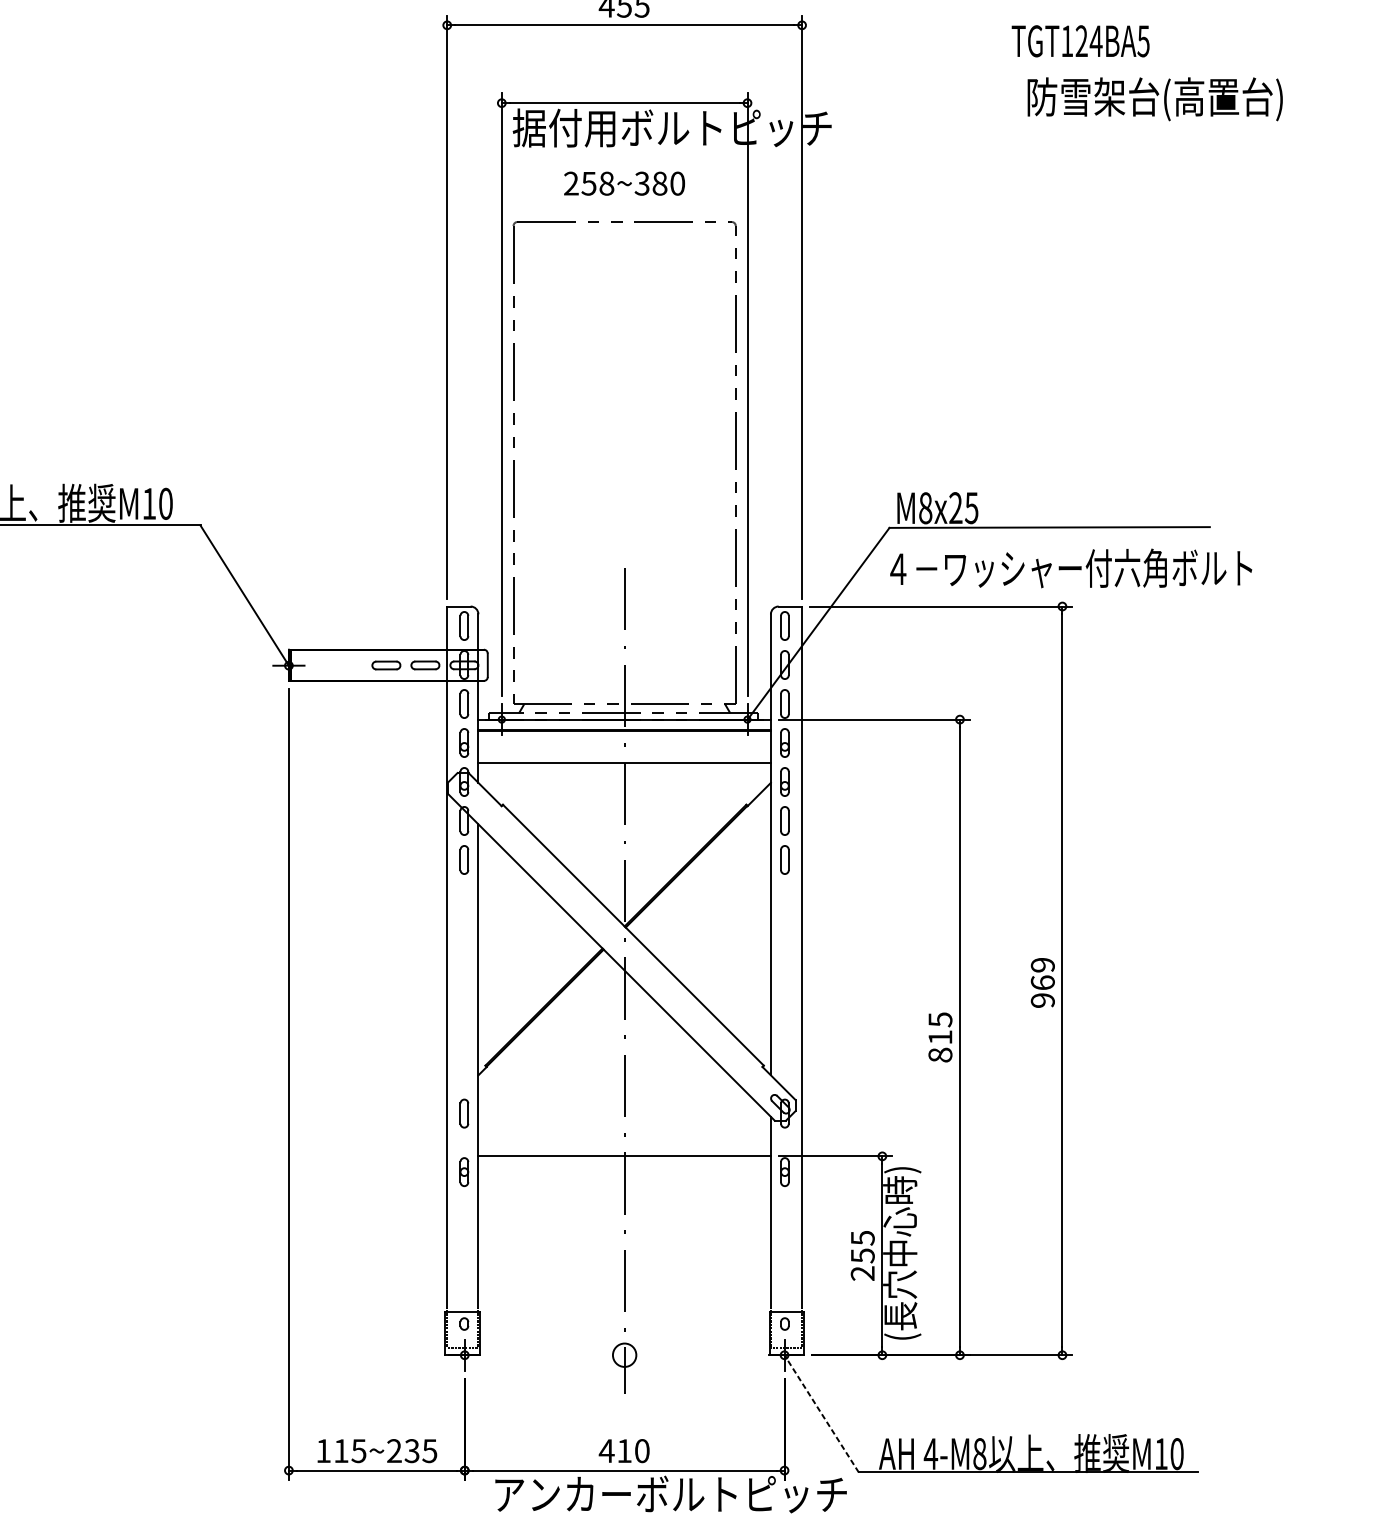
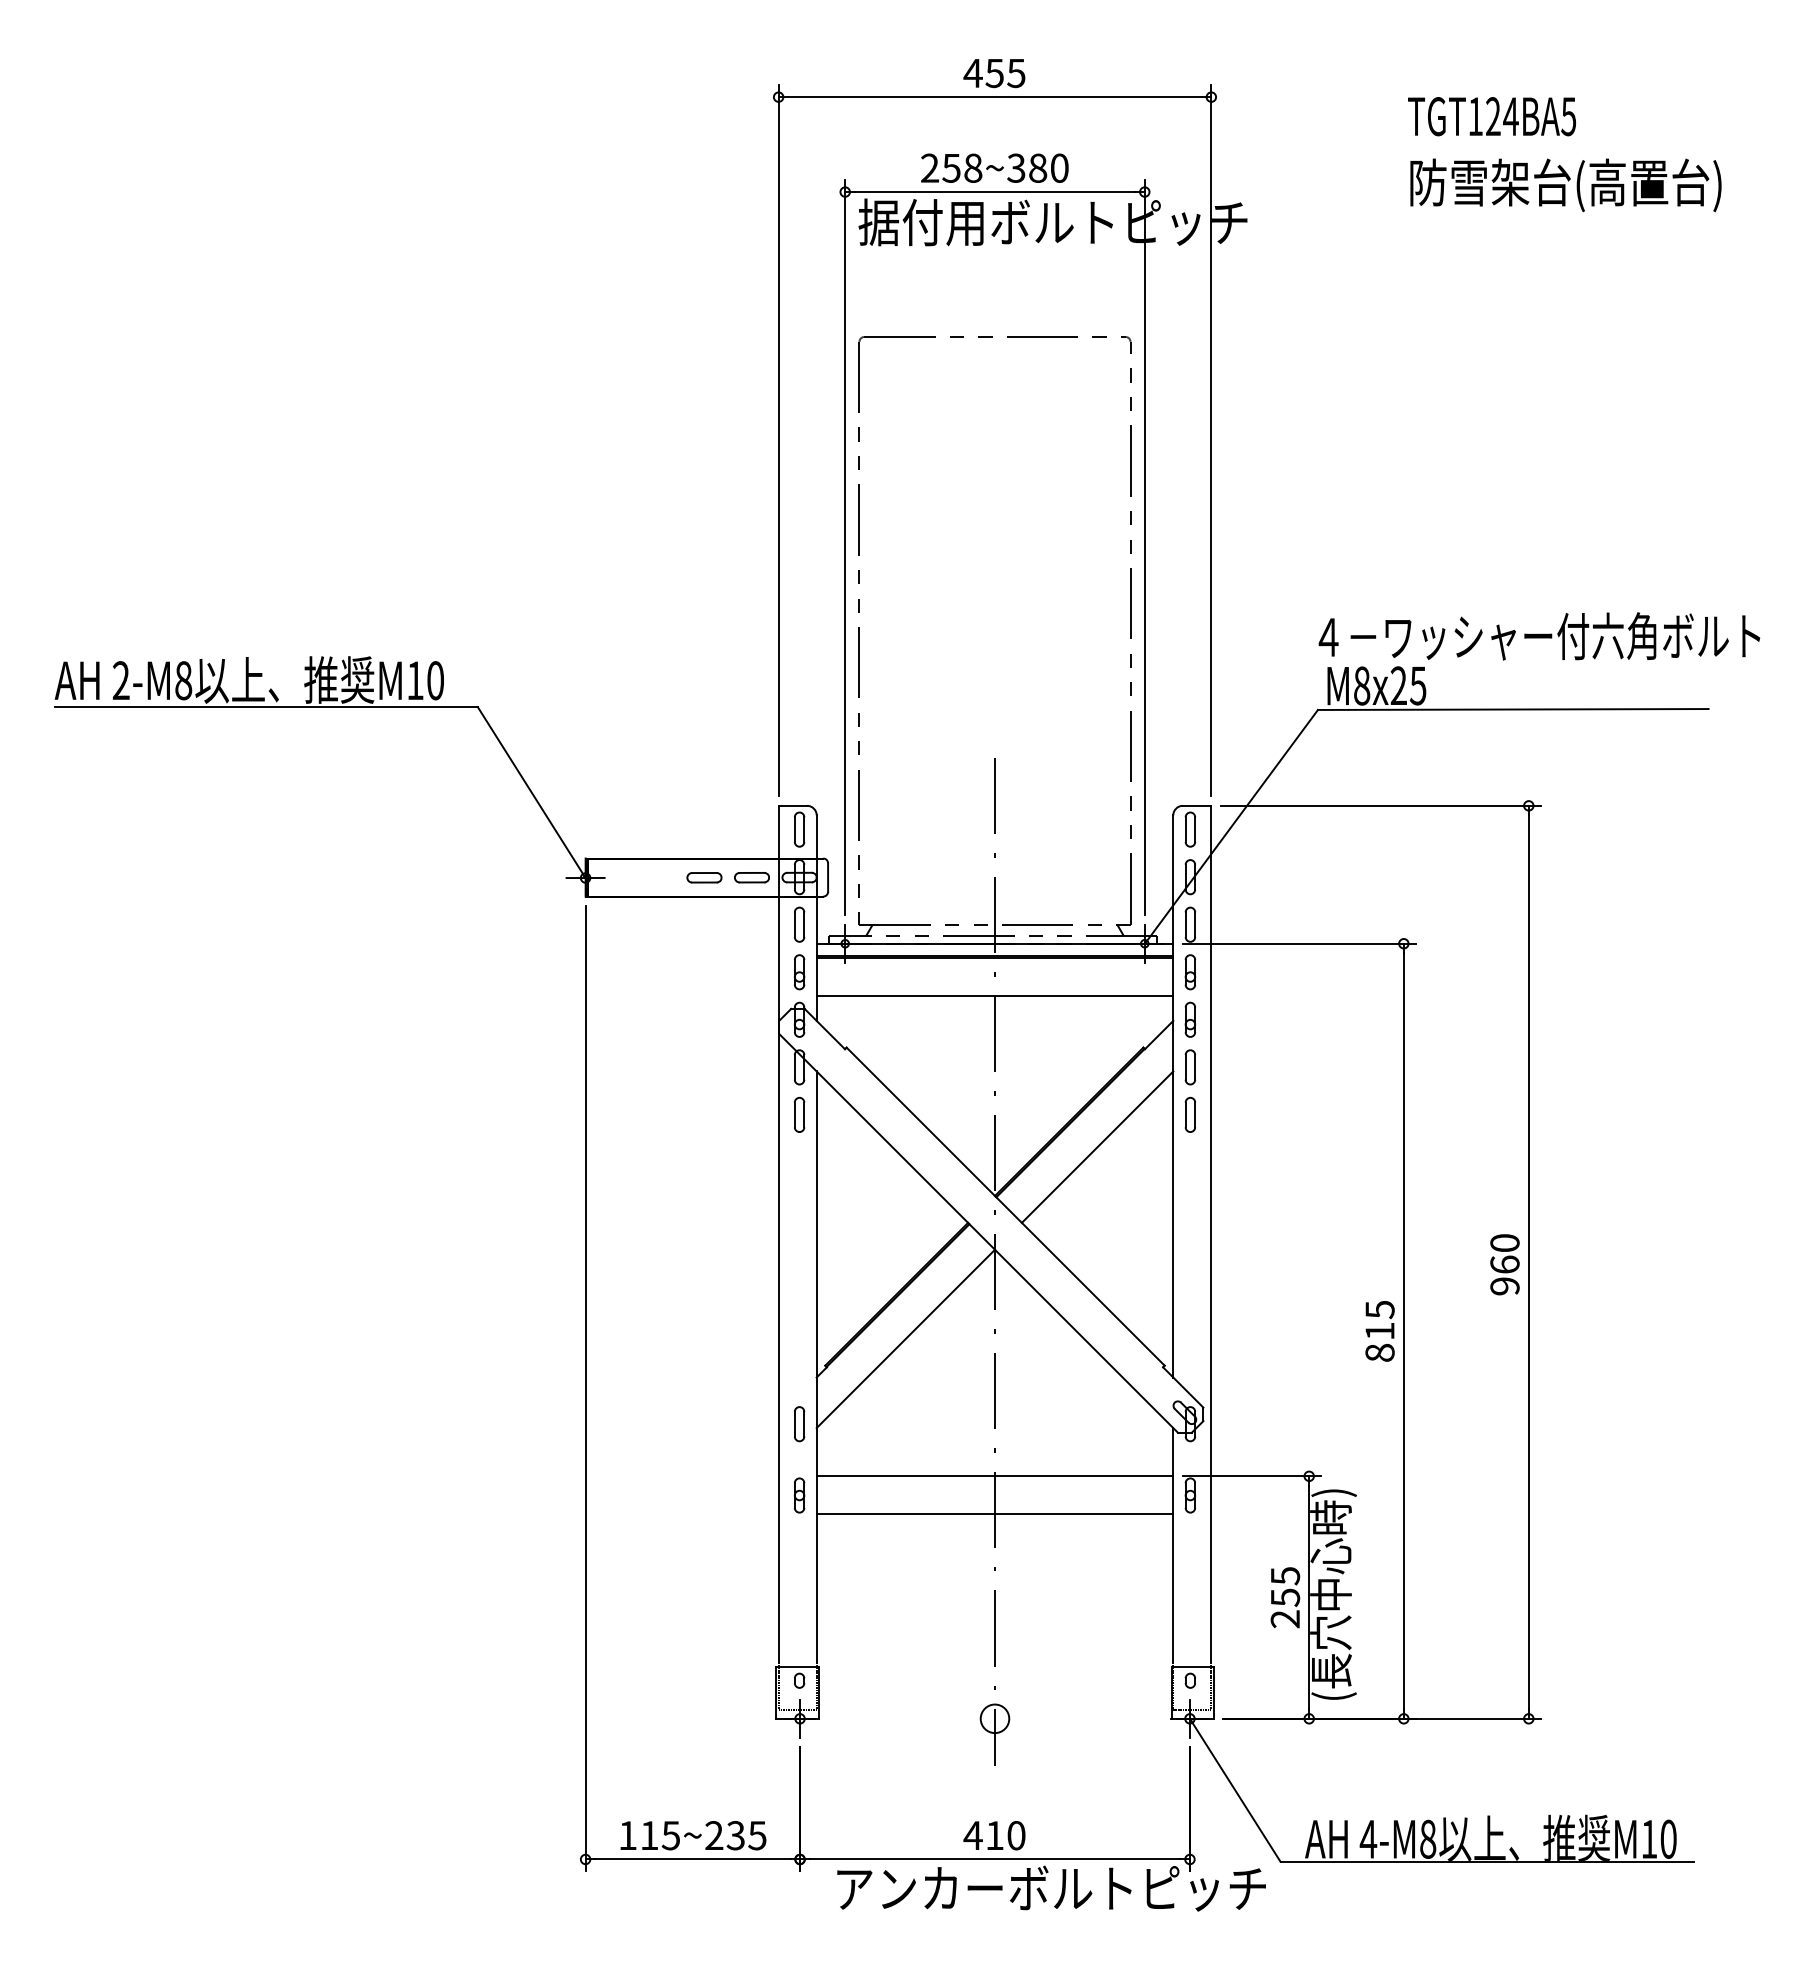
text: (1080, 41) -> (1491, 116), moved
text: (1154, 99) -> (1565, 185), moved
text: (624, 183) -> (994, 167), moved
text: (1071, 568) -> (1539, 636), moved
line: (708, 885) -> (1097, 1146), added
text: (1042, 965) -> (1504, 1243), 969 -> 960
line: (551, 1043) -> (905, 1338), added
line: (624, 1187) -> (994, 1514), added
line: (821, 1414) -> (1235, 1790), dashed -> solid

